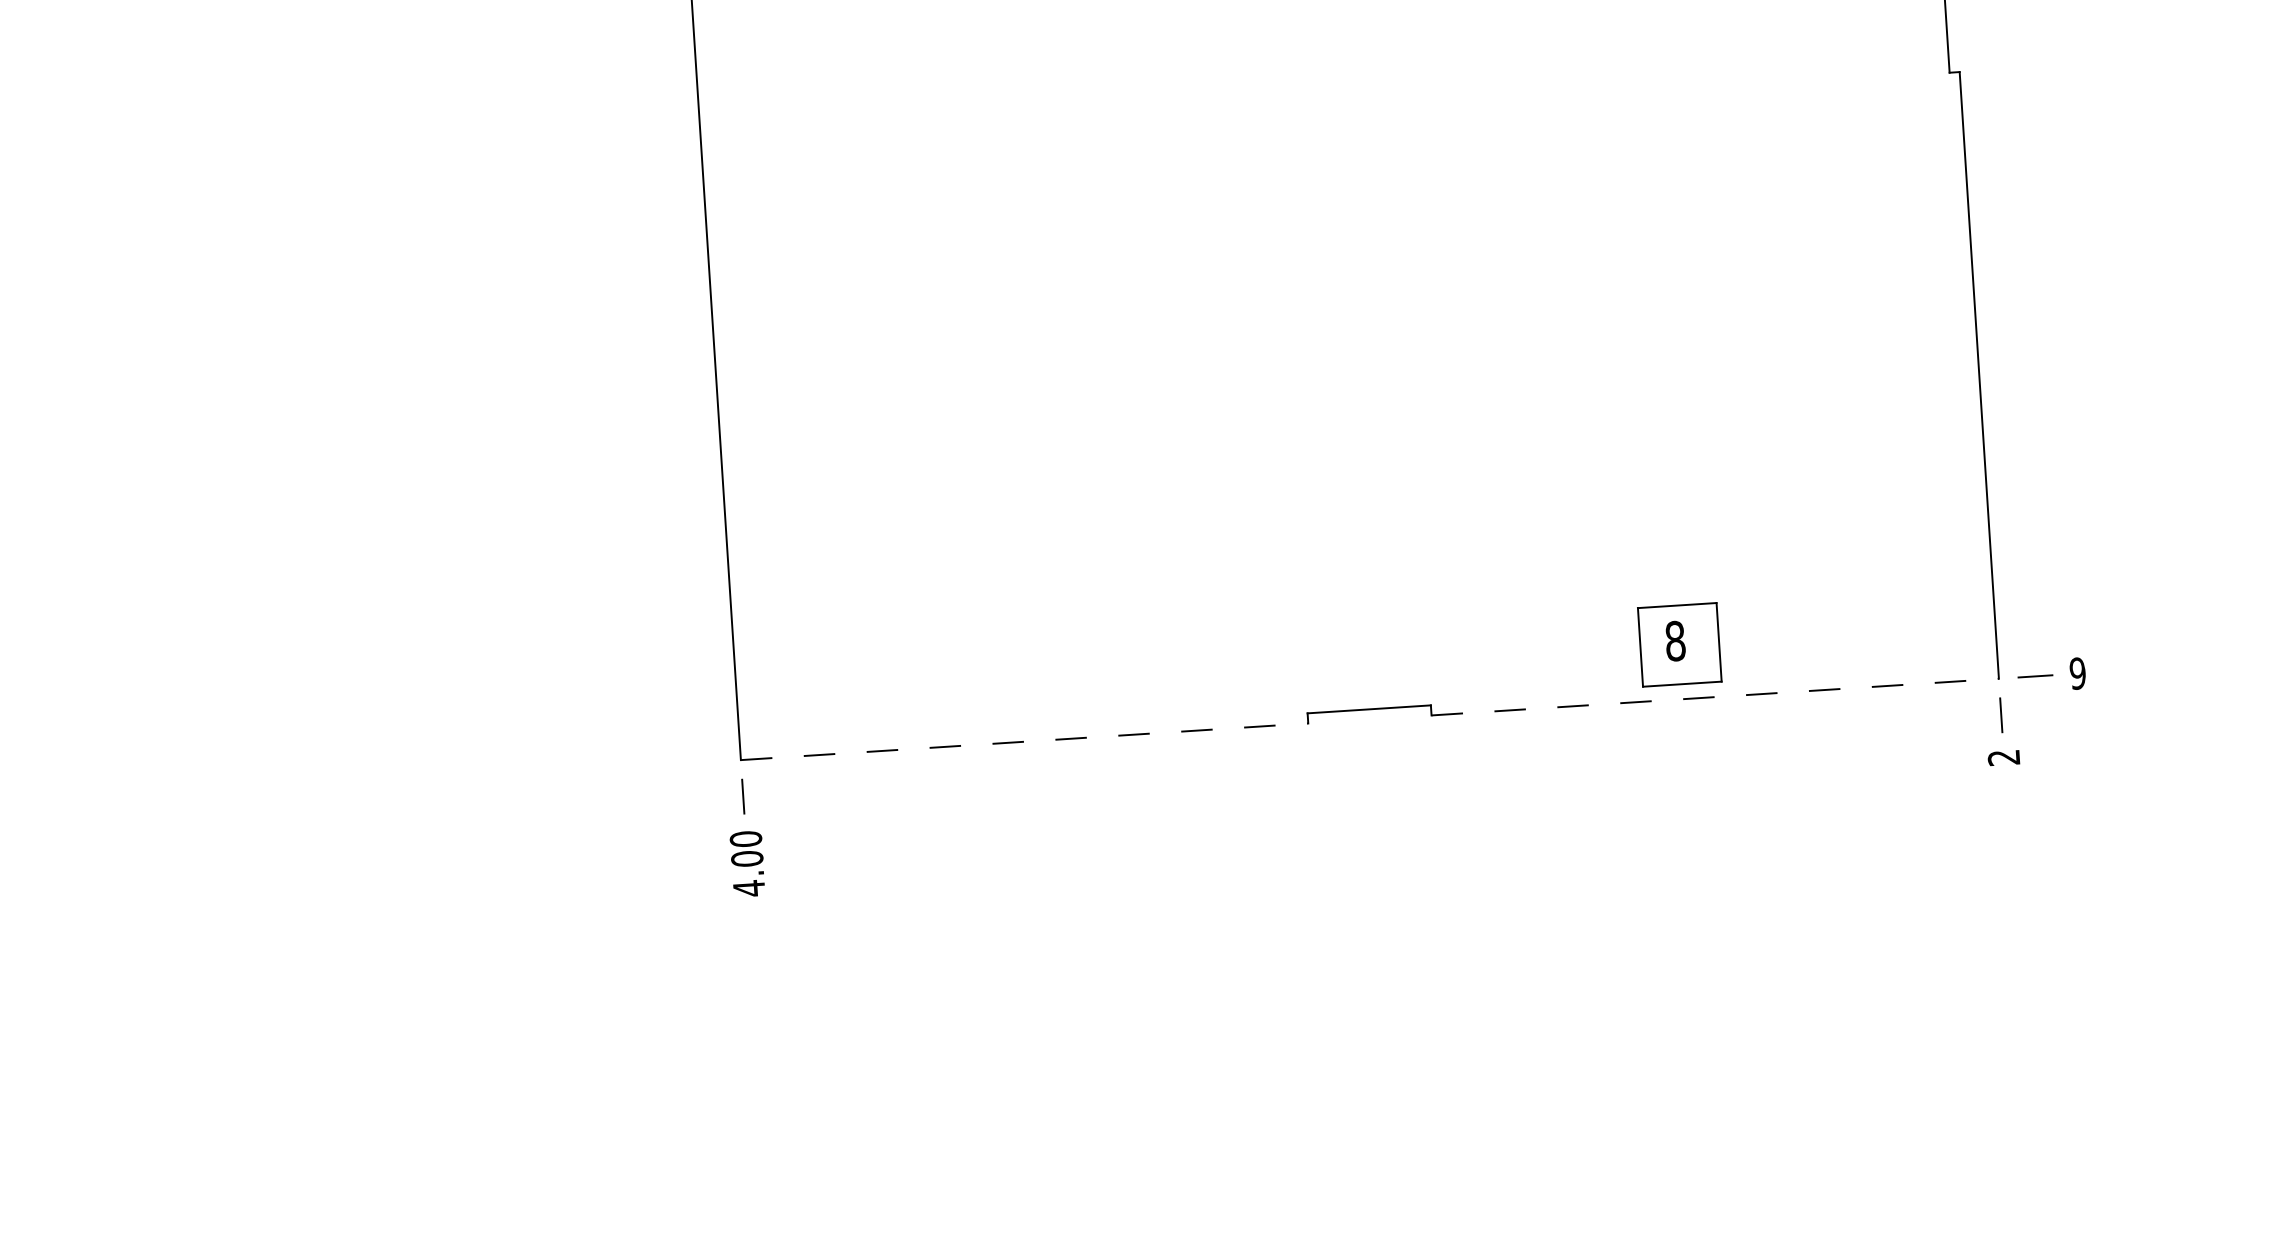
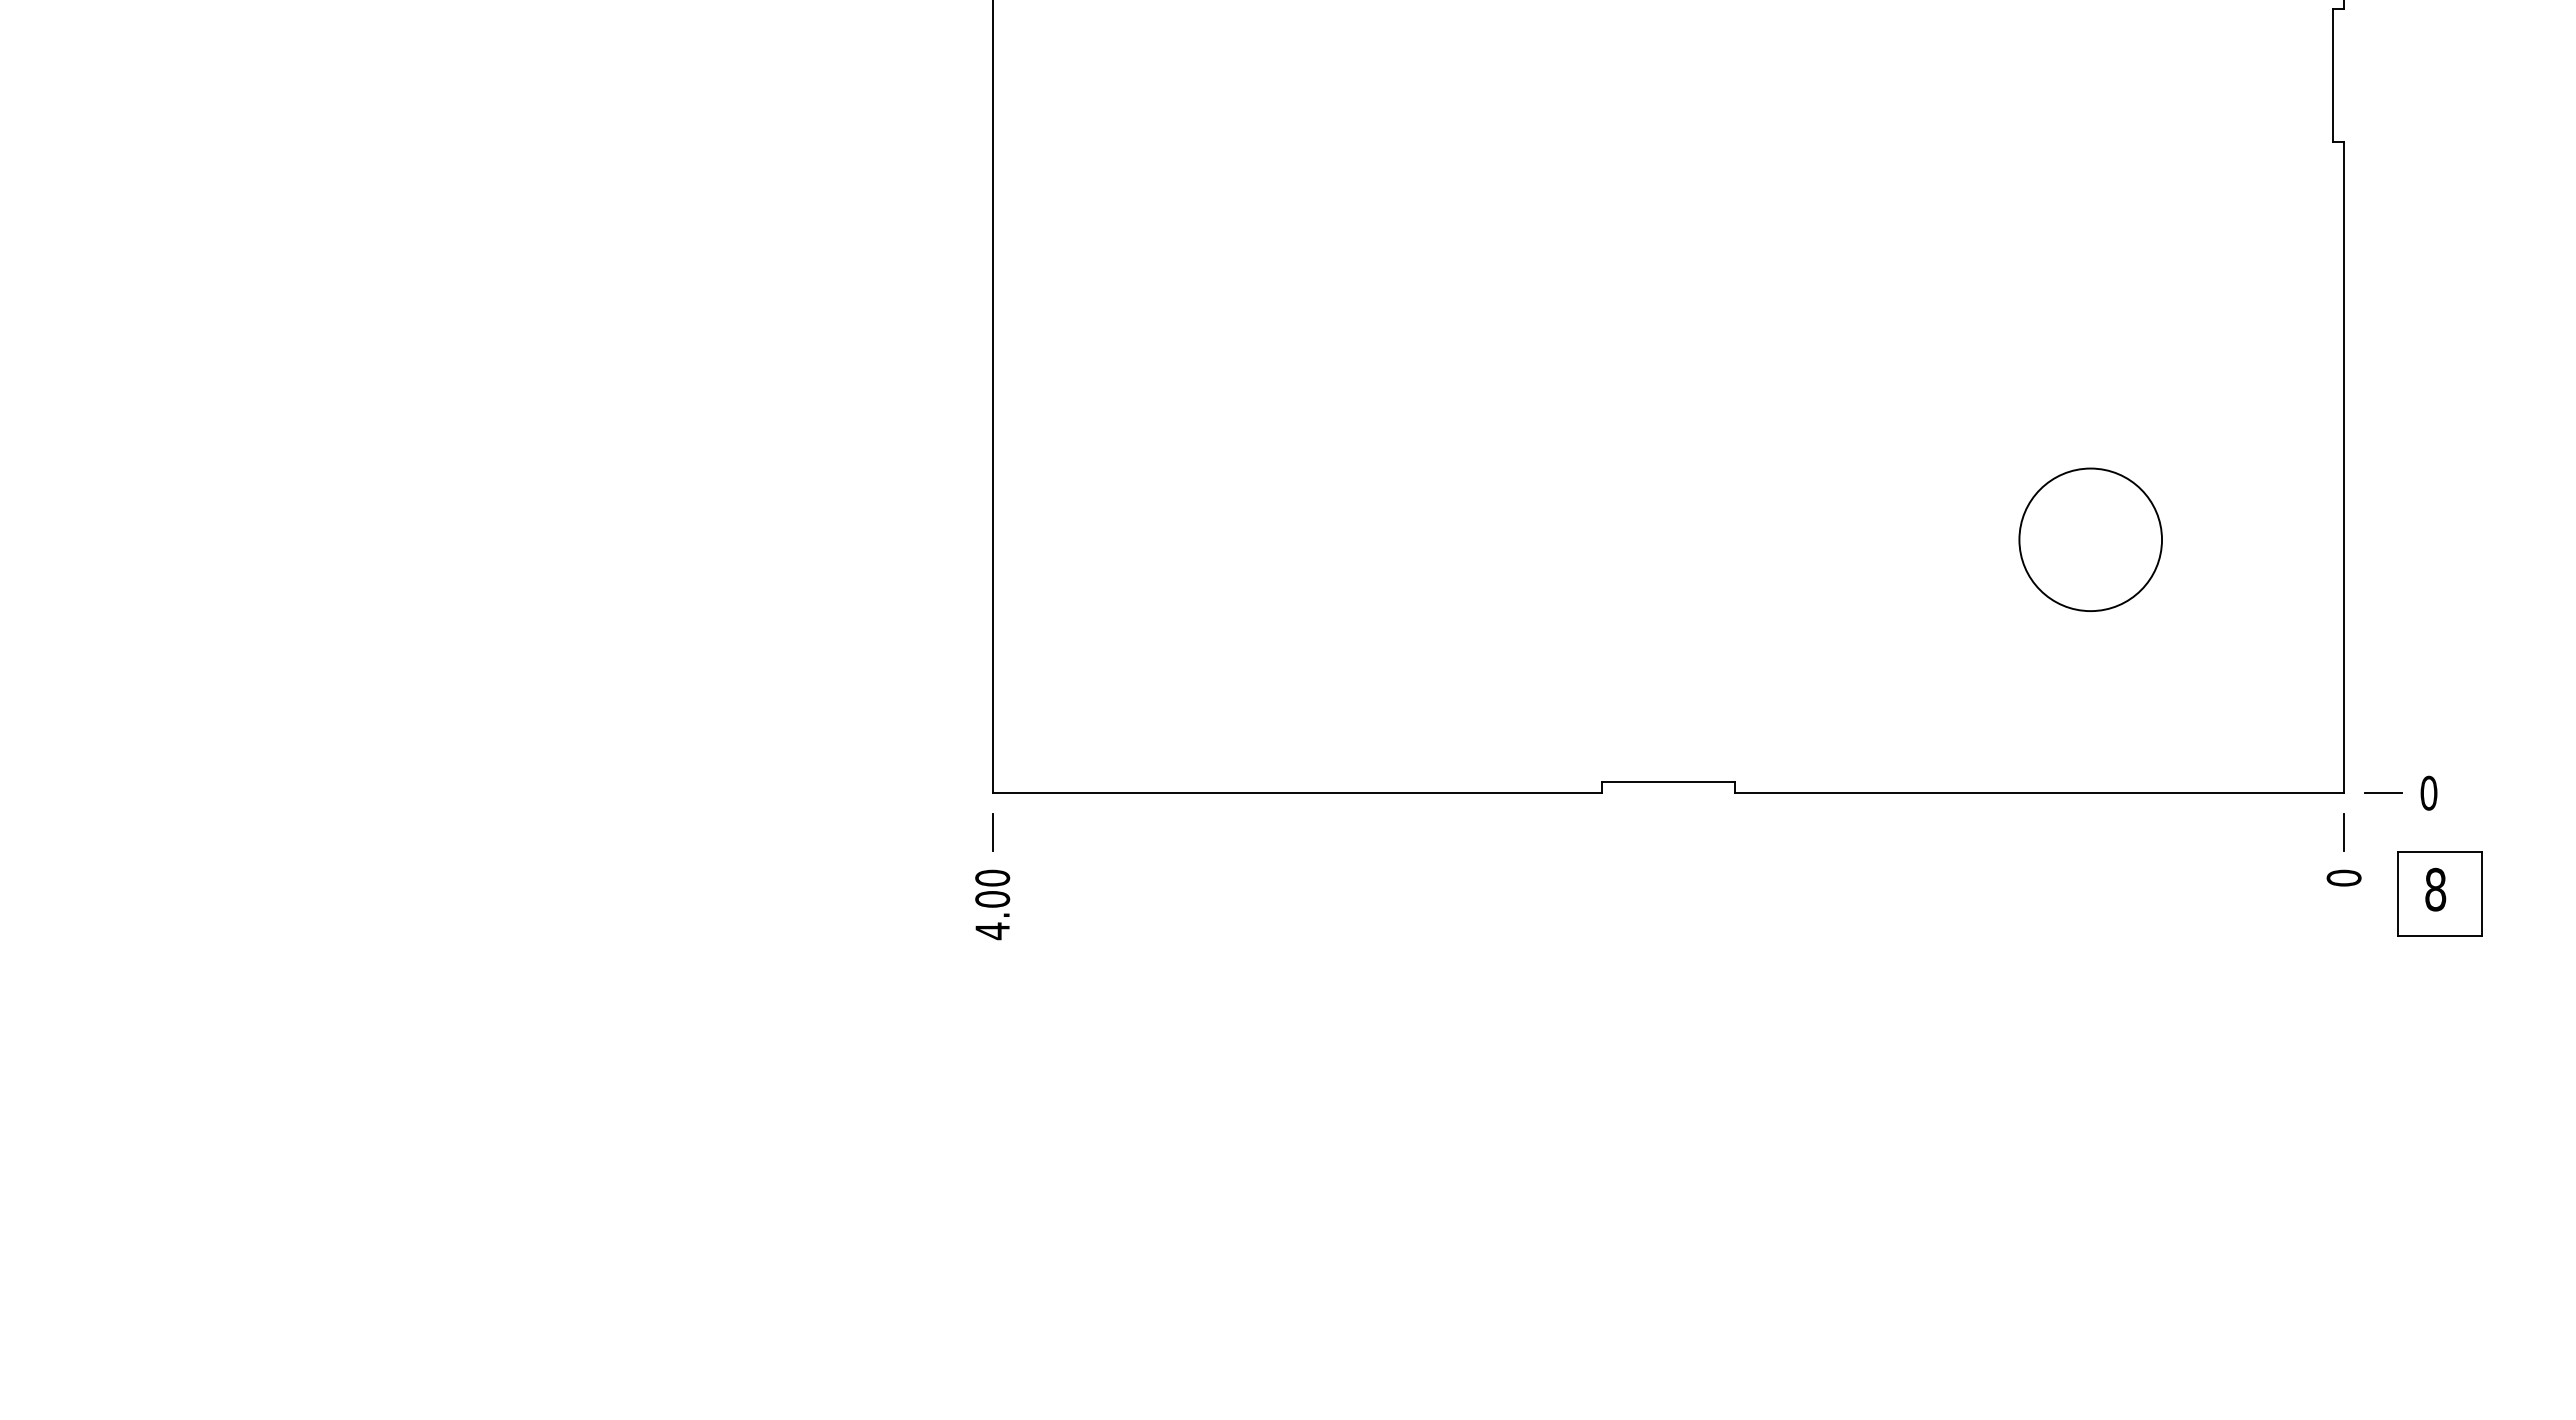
circle: (1747, 457) -> (2090, 539), added
part: (1679, 644) -> (2439, 893), moved
text: (2077, 673) -> (2428, 793), 9 -> 0
line: (1715, 697) -> (2039, 793), dashed -> solid
line: (1024, 741) -> (1297, 793), dashed -> solid
text: (2003, 757) -> (2343, 877), 2 -> 0

